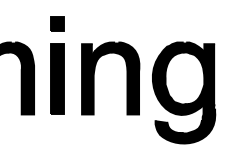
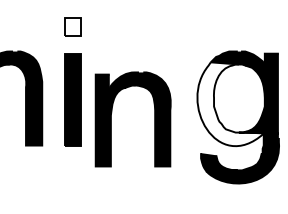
fill: (57, 23) -> (72, 26), removed
part: (94, 78) -> (112, 119), moved
fill: (183, 82) -> (237, 103), removed

